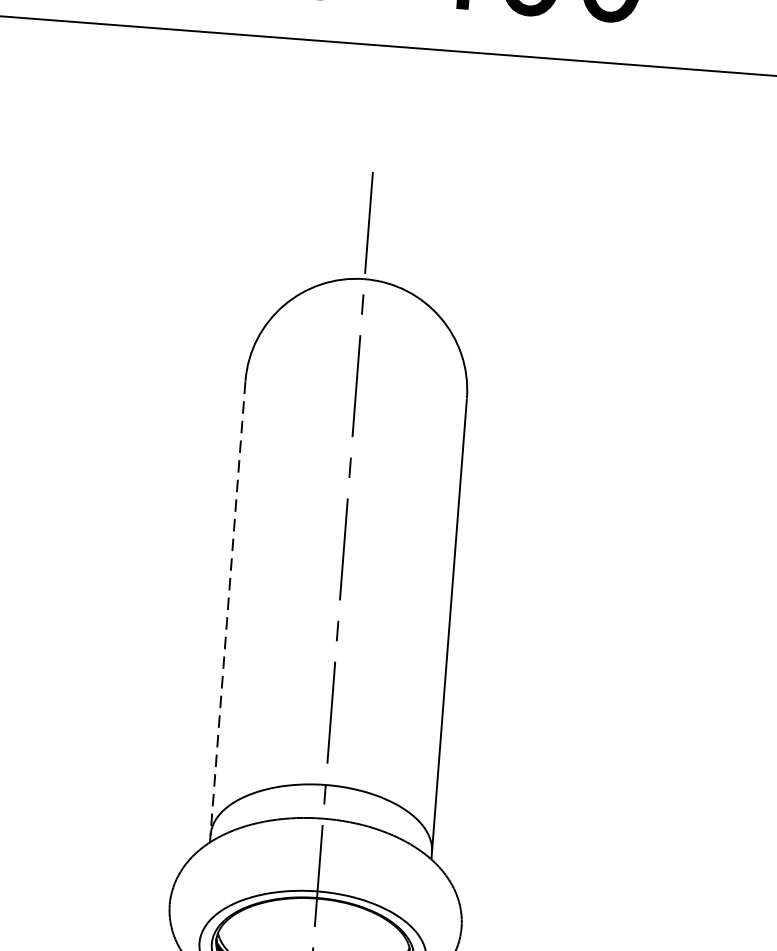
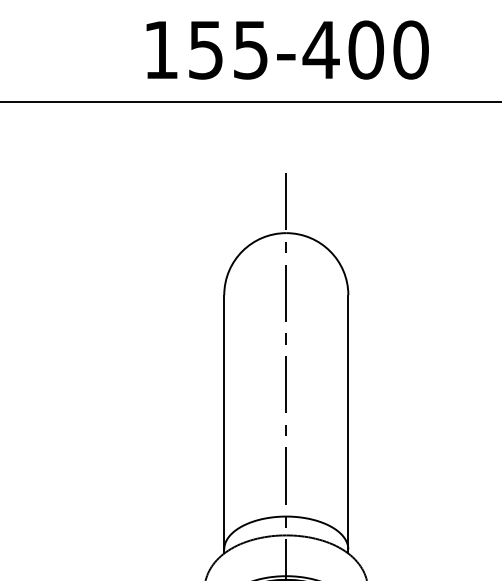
line: (228, 612) -> (224, 424), dashed -> solid

